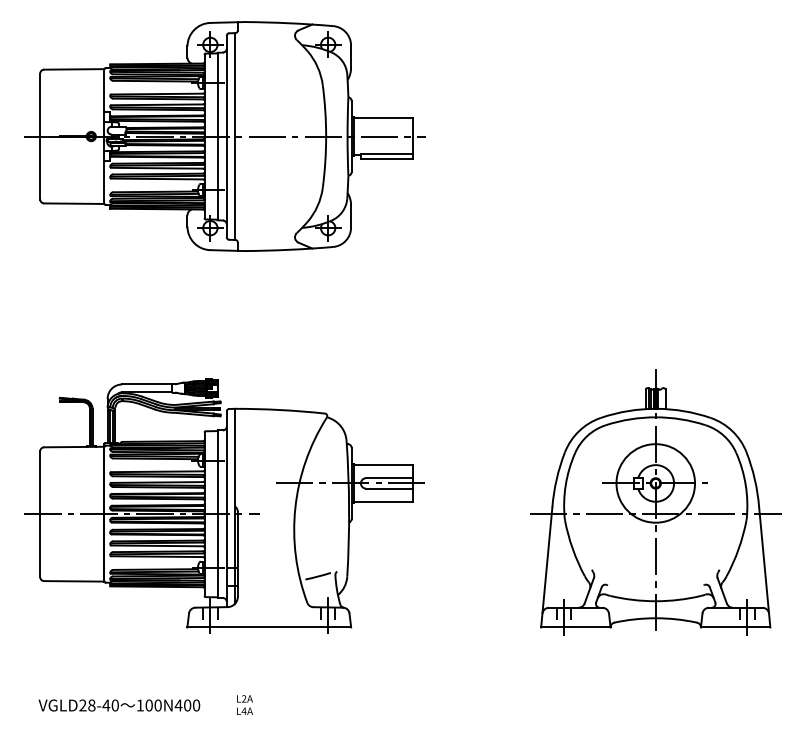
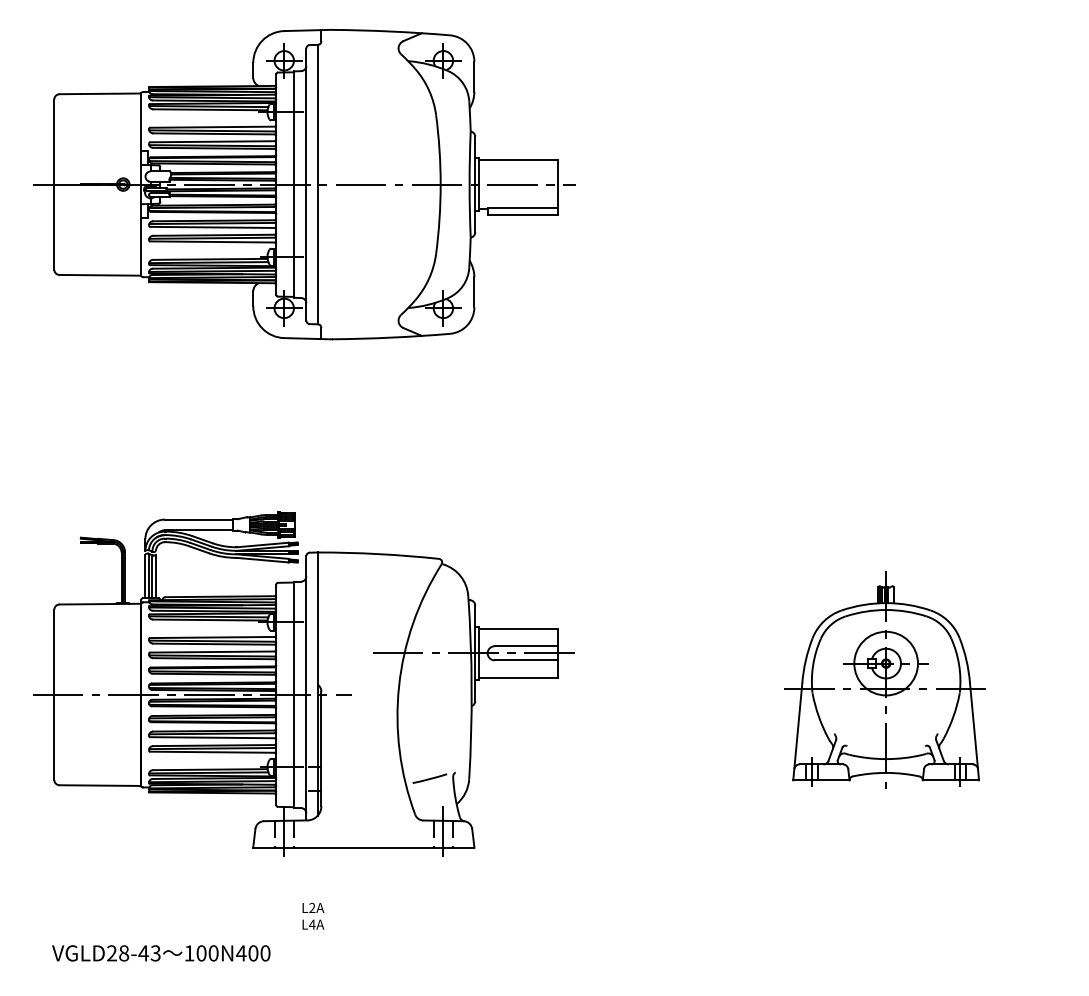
part: (655, 502) -> (885, 679), size x0.6
text: (244, 704) -> (312, 915), moved
text: (114, 705) -> (154, 953), VGLD28-40 -> VGLD28-43

